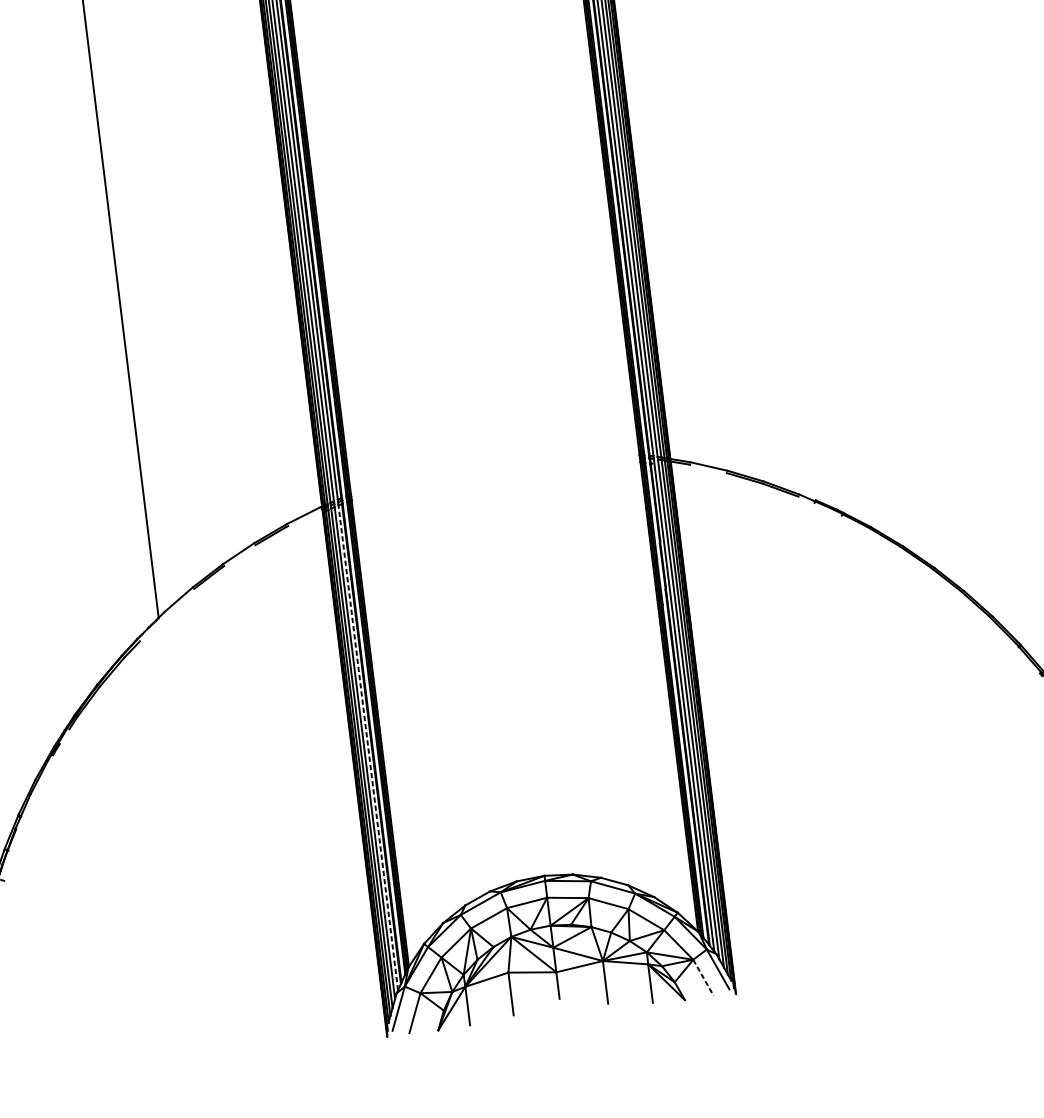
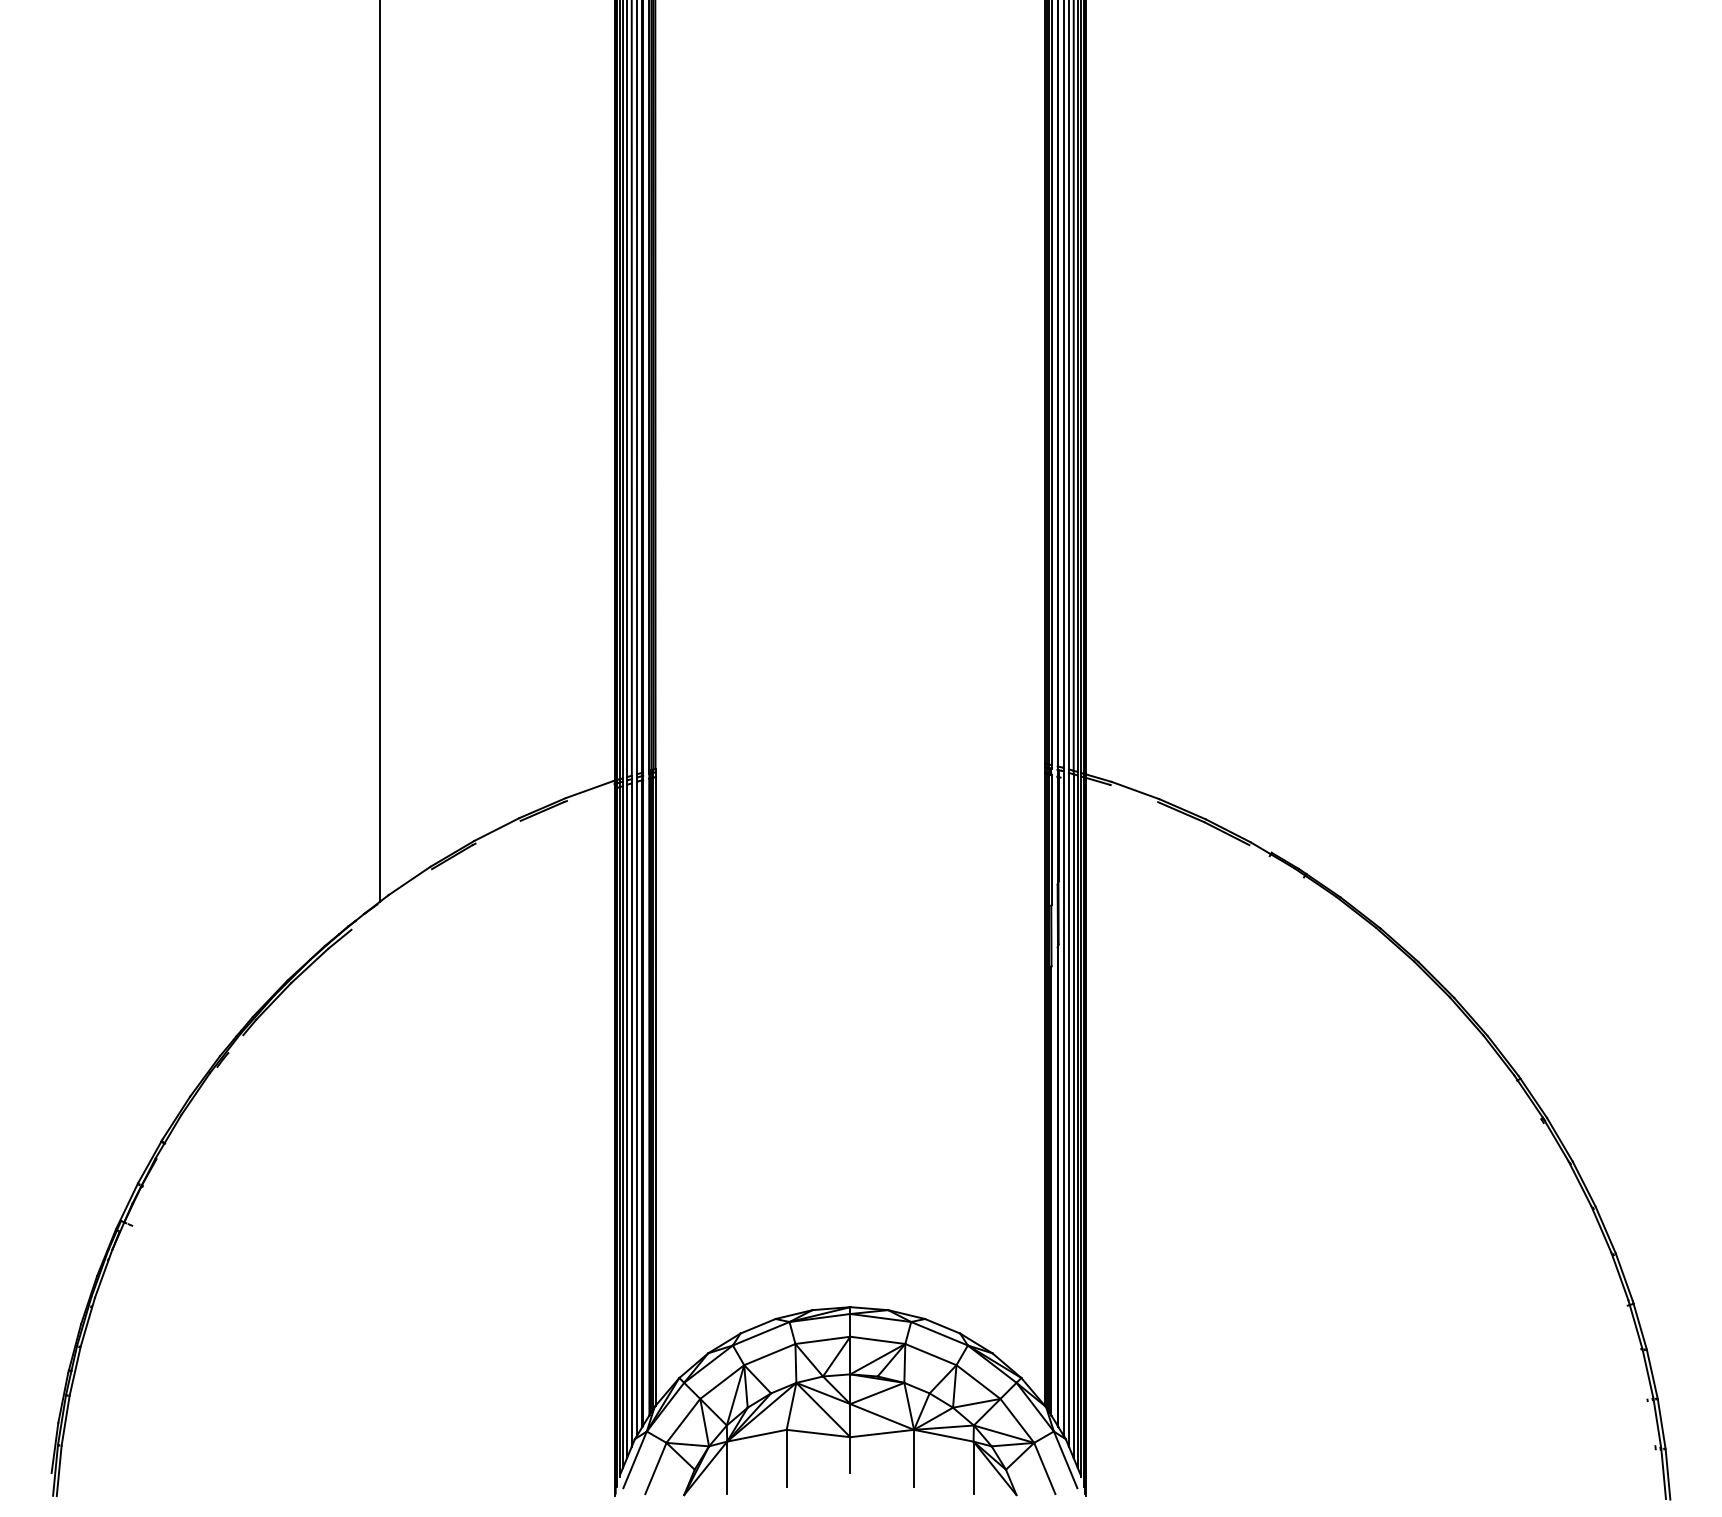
line: (368, 747) -> (637, 1108), dashed -> solid
line: (703, 977) -> (1044, 1468), dashed -> solid

